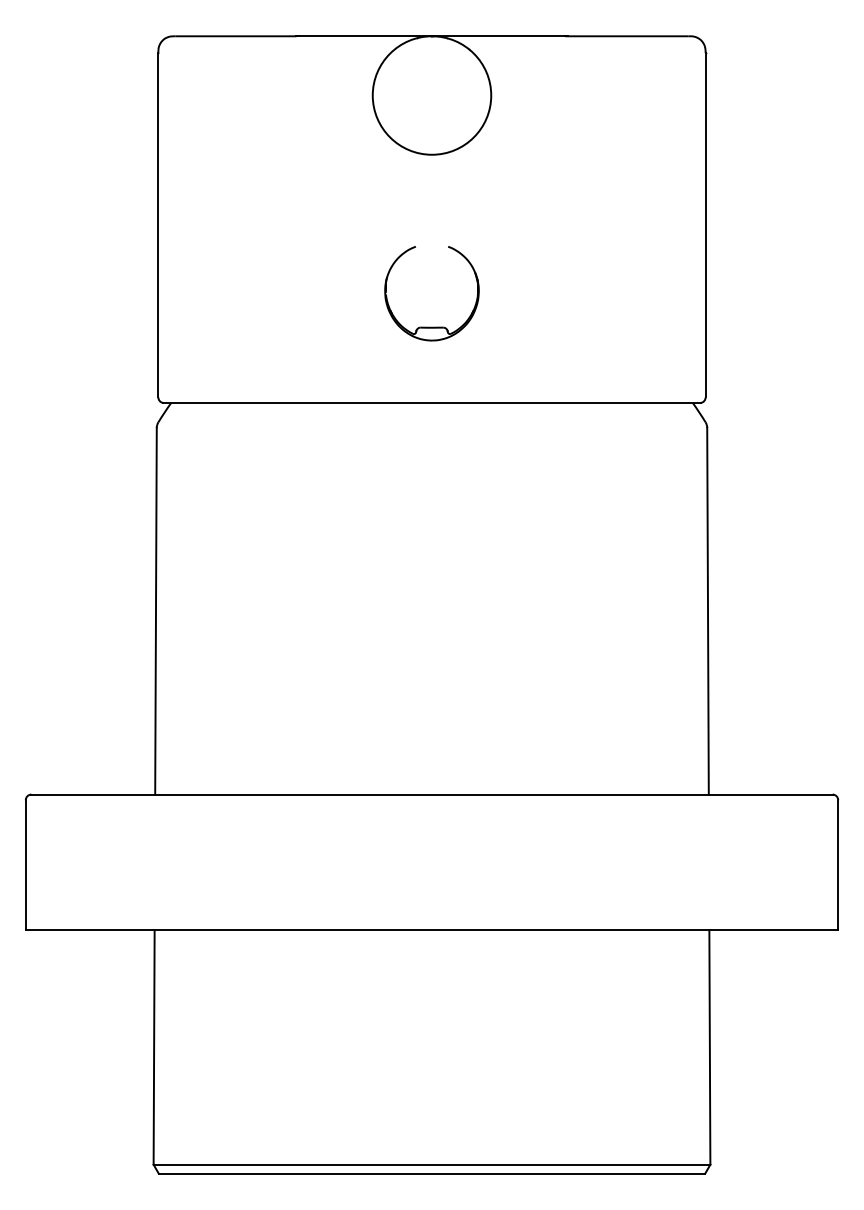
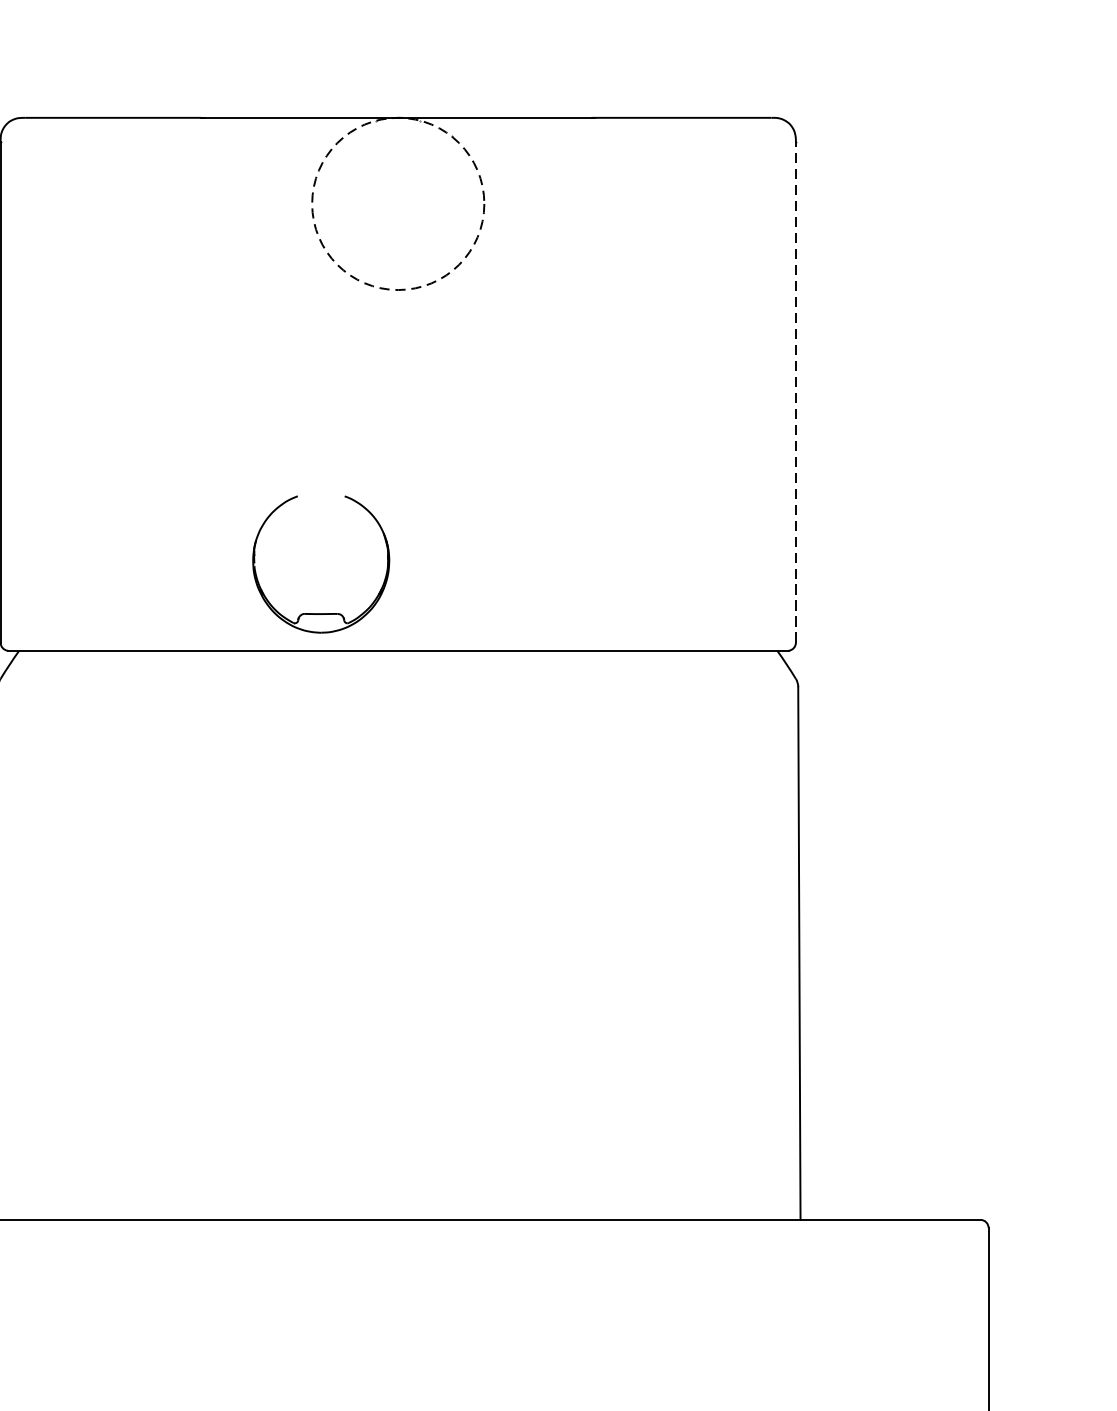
circle: (431, 95) -> (397, 203), solid -> dashed
line: (705, 224) -> (795, 391), solid -> dashed
part: (431, 326) -> (320, 612), moved

